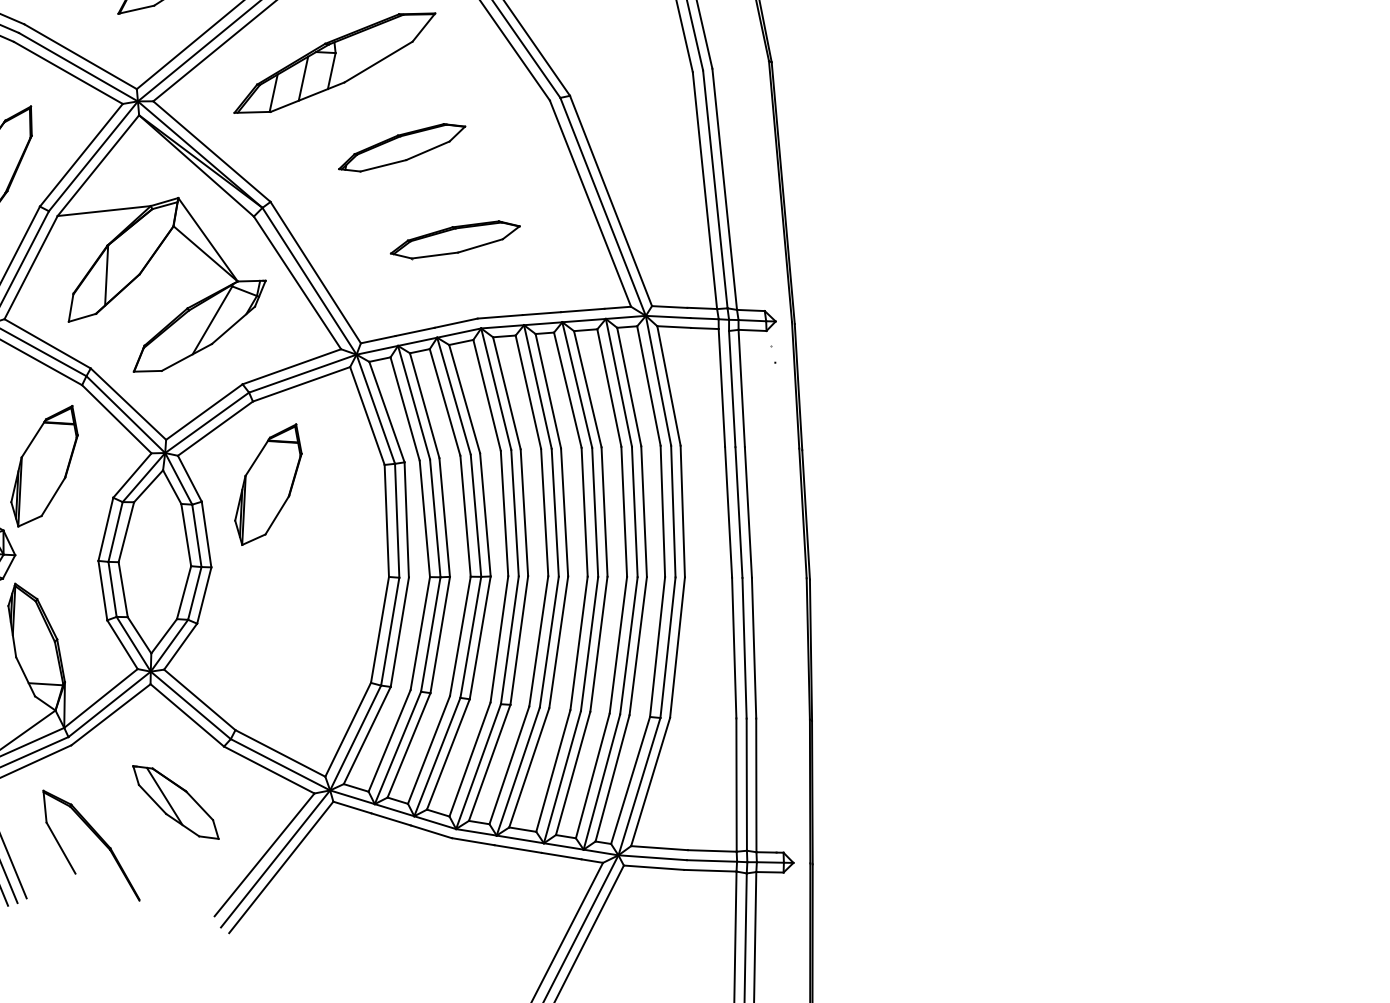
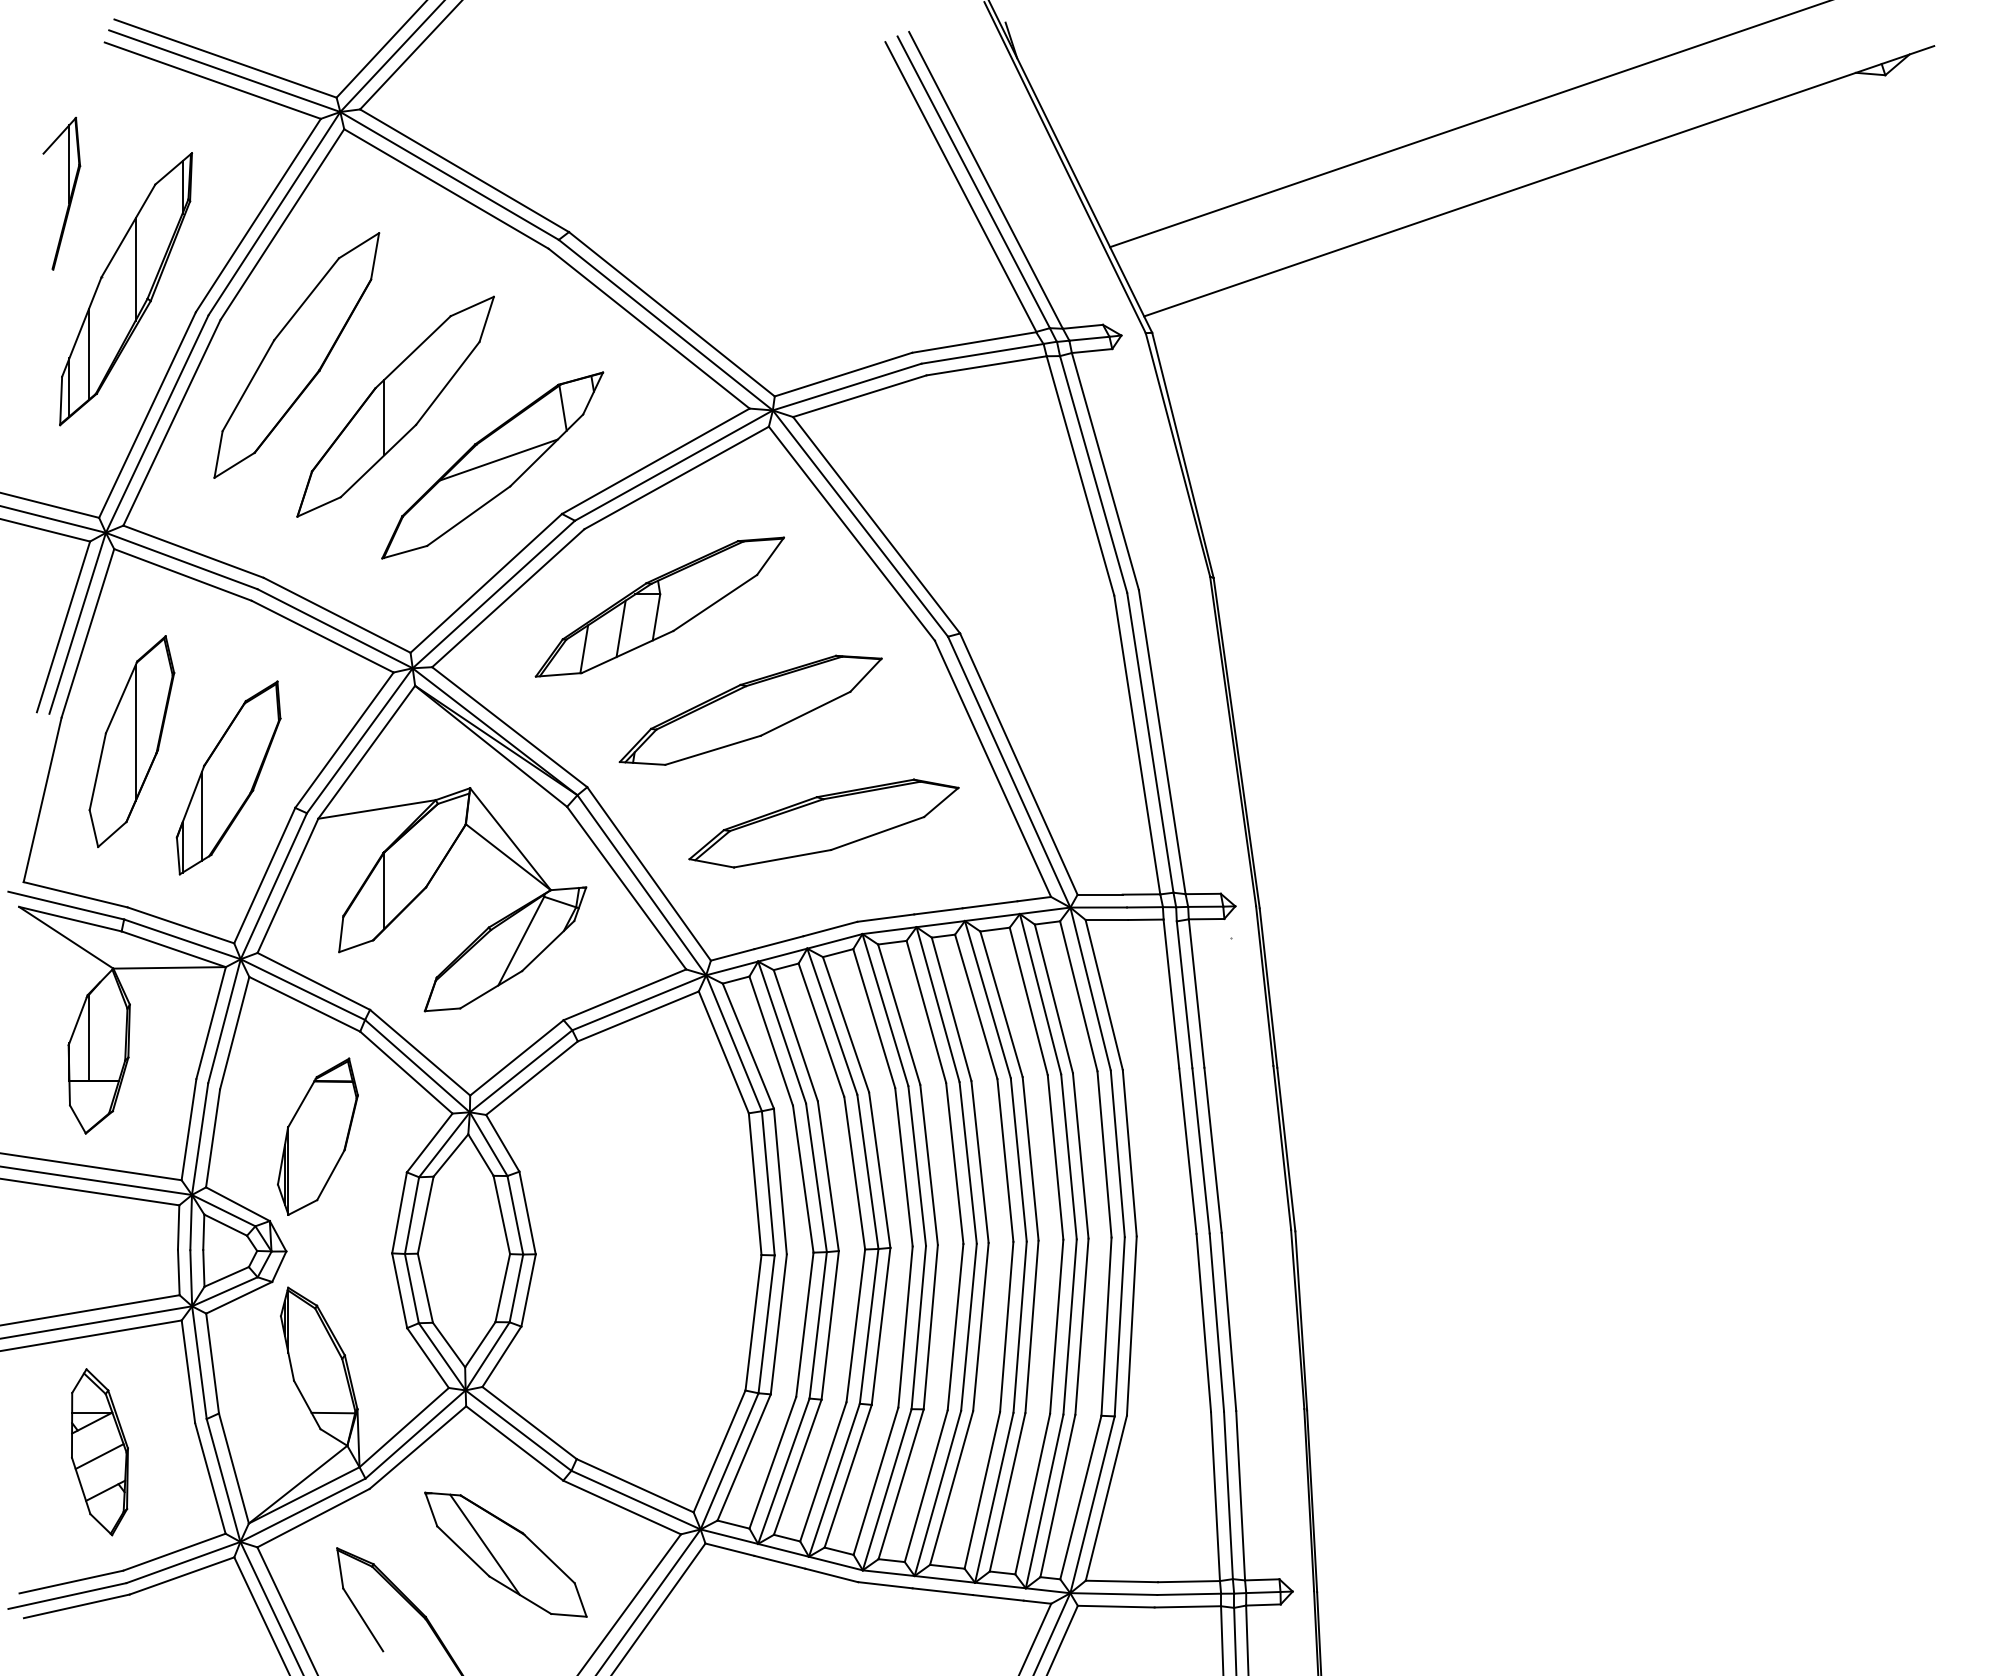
part: (402, 147) -> (750, 709), size x1.67
part: (454, 239) -> (823, 823), size x1.67
part: (268, 484) -> (602, 1145), removed
part: (175, 802) -> (505, 1554), size x1.43

